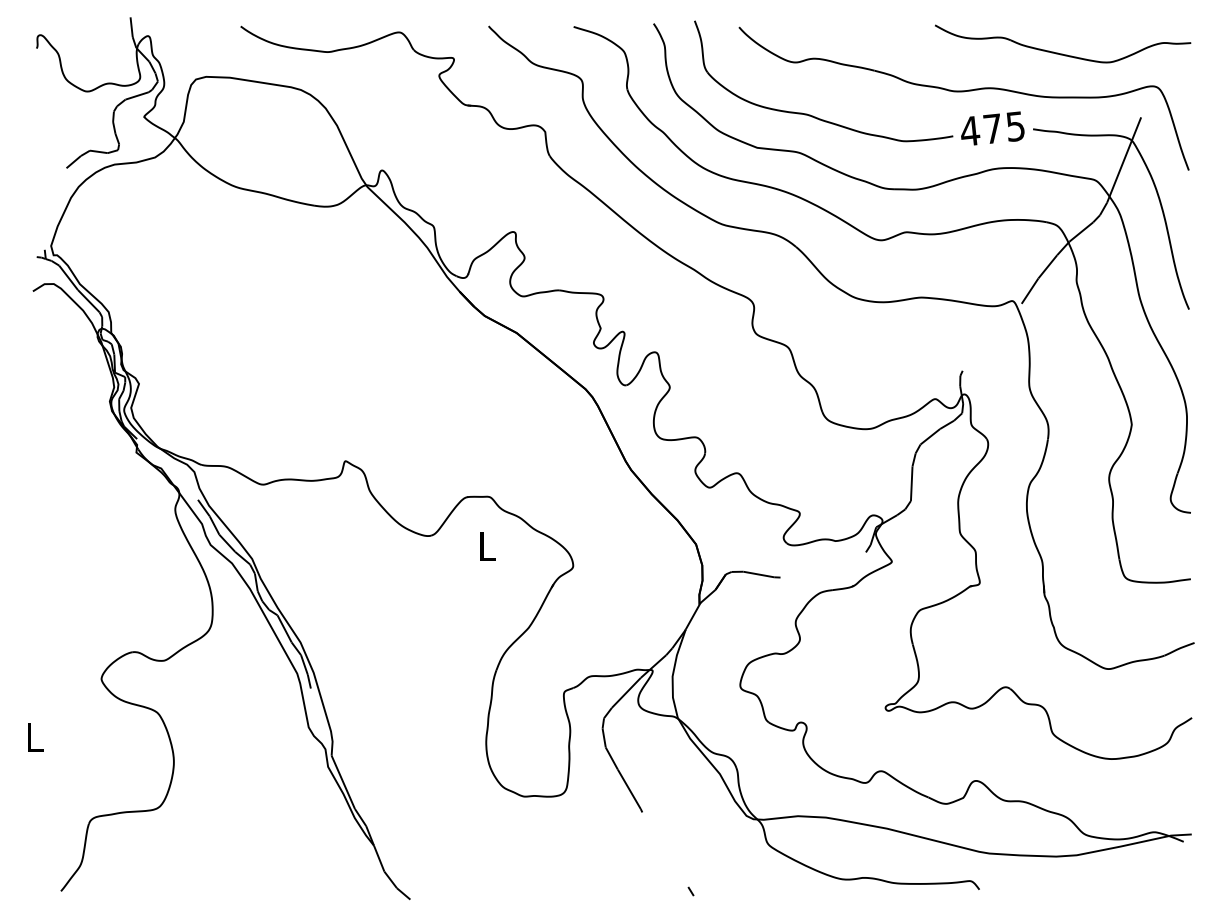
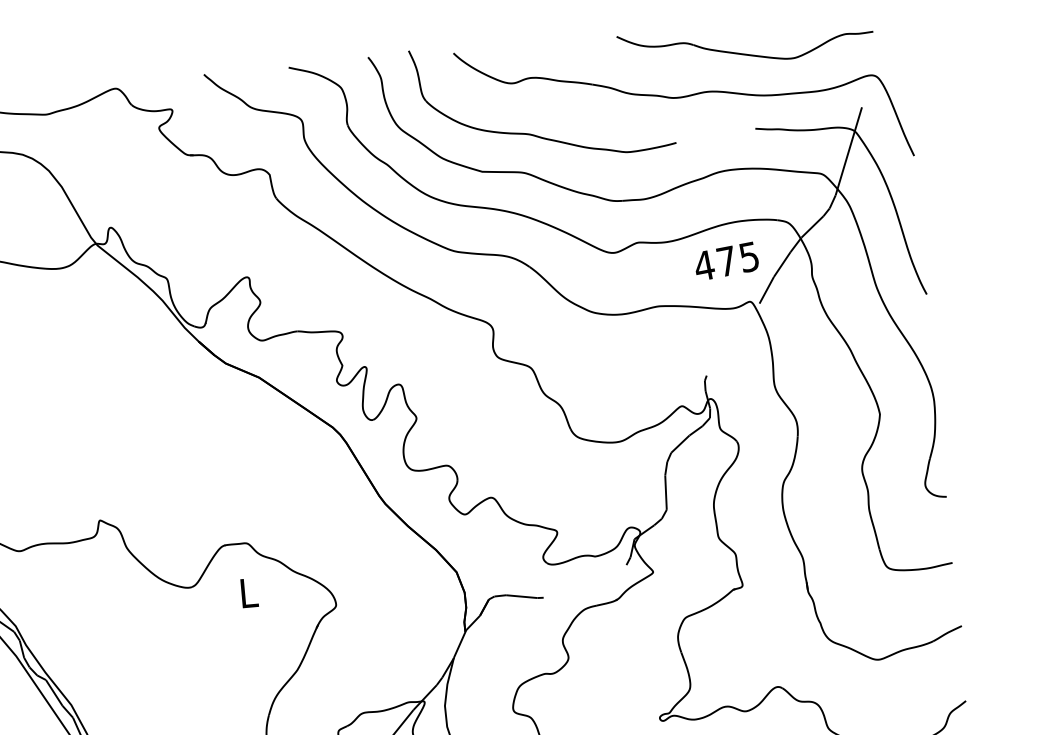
part: (1062, 53) -> (746, 53), moved
text: (992, 128) -> (726, 261), moved

